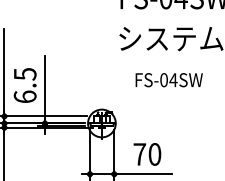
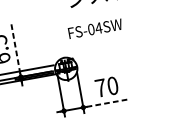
text: (168, 80) -> (94, 29), moved
line: (45, 87) -> (16, 48), solid -> dashed
line: (145, 174) -> (108, 103), solid -> dashed

